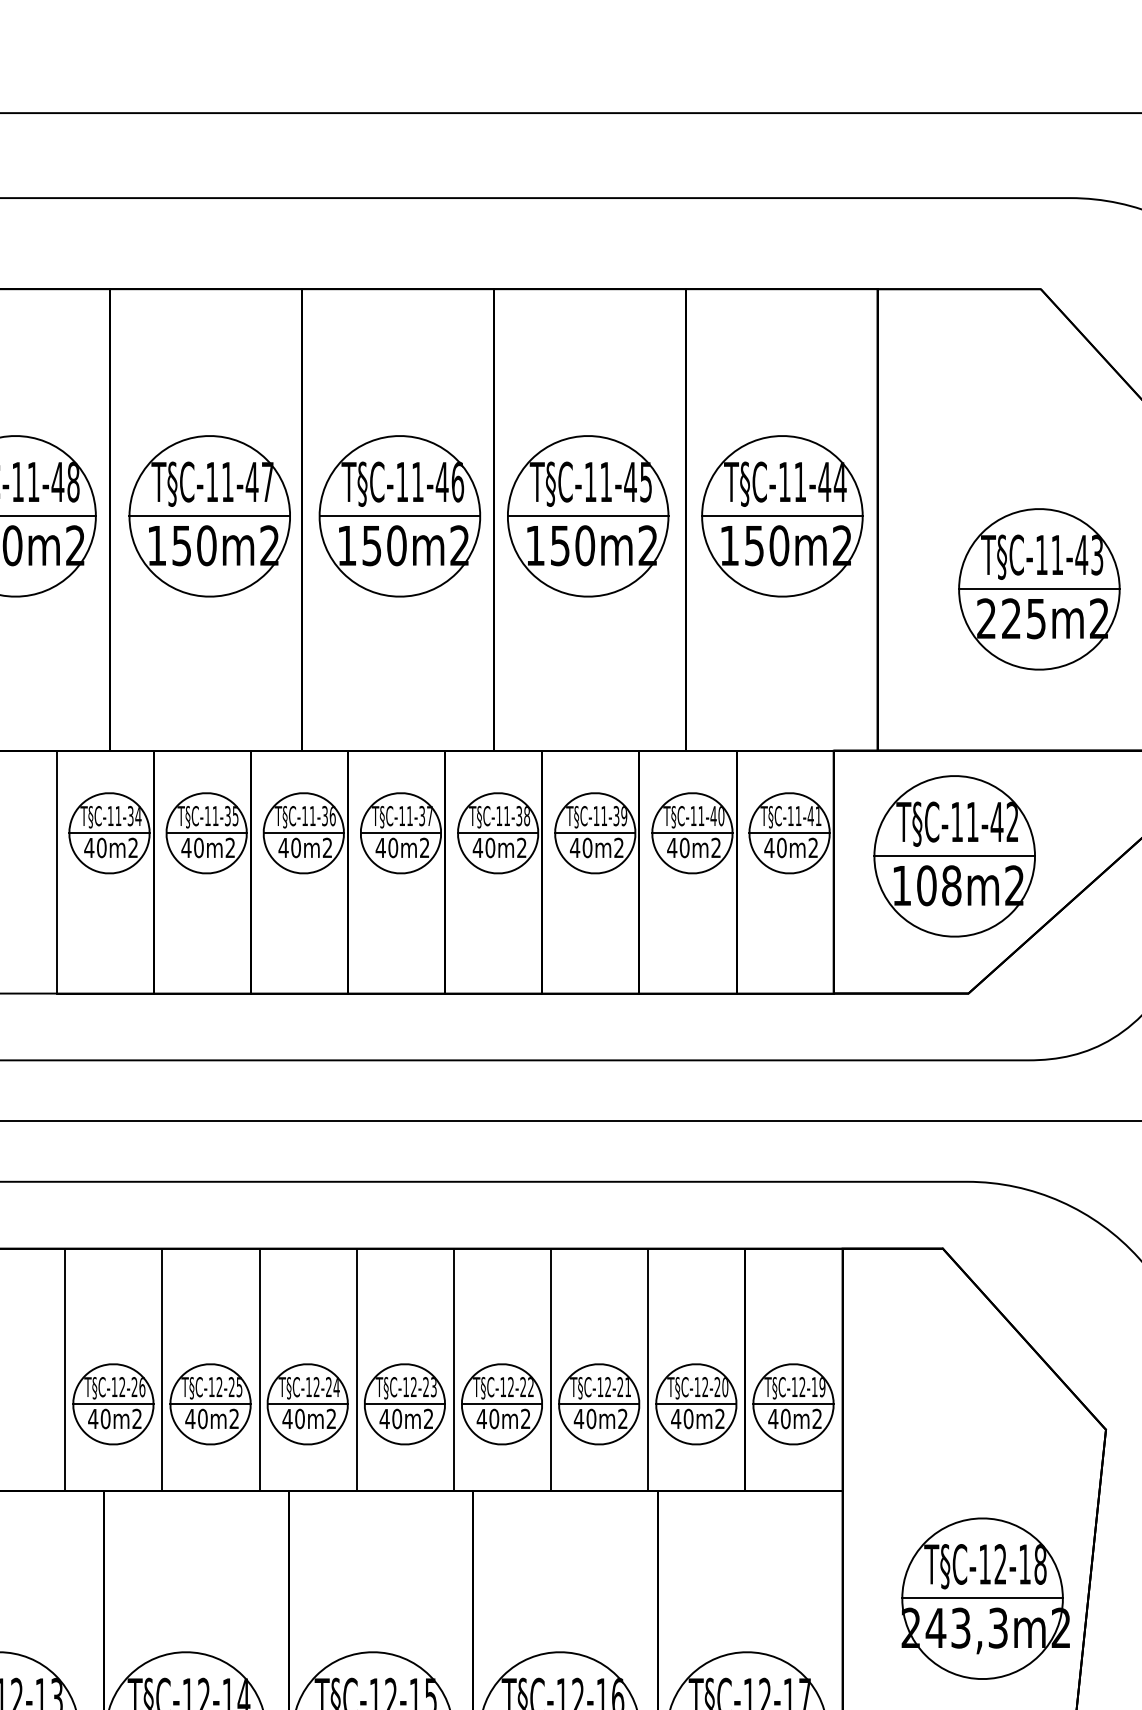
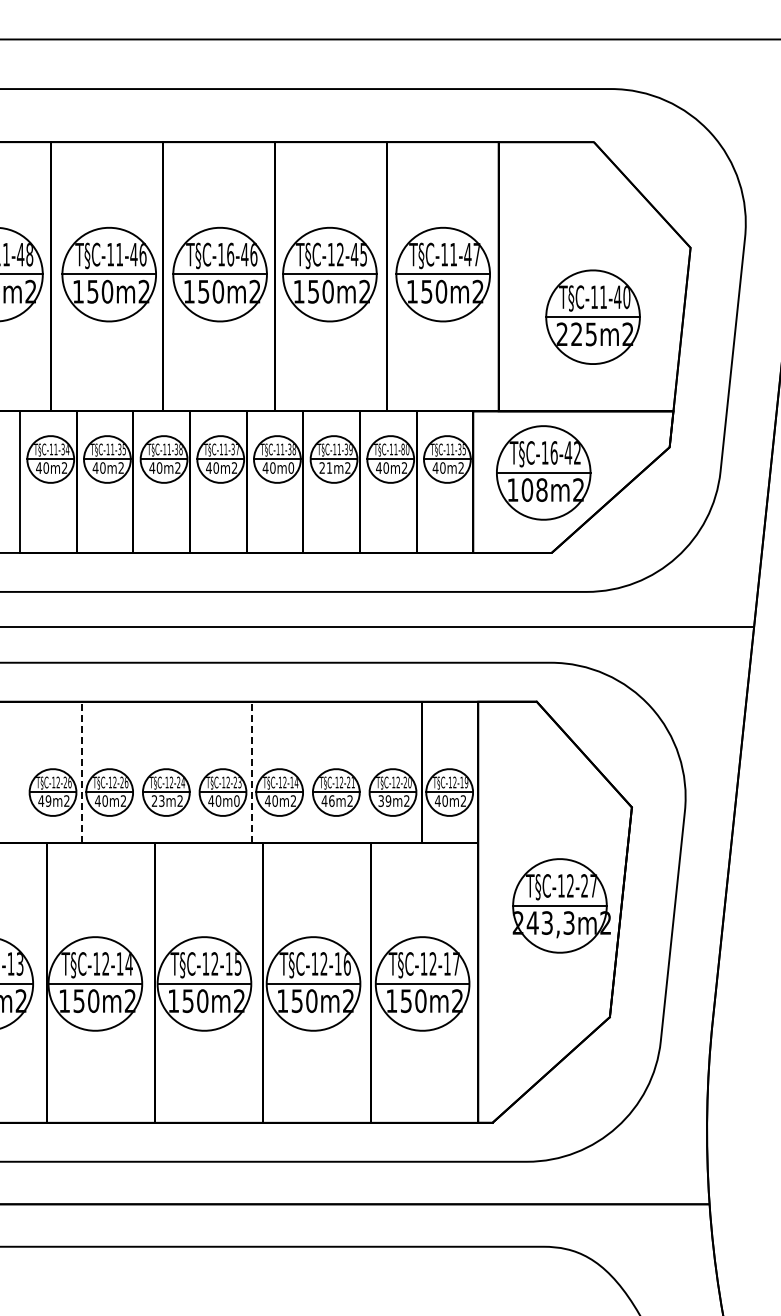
text: (266, 481) -> (142, 254), T§C-11-47 -> T§C-11-46
text: (417, 481) -> (230, 254), T§C-11-46 -> T§C-16-46
text: (606, 481) -> (340, 254), T§C-11-45 -> T§C-12-45
text: (839, 481) -> (476, 254), T§C-11-44 -> T§C-11-47
text: (1096, 555) -> (626, 297), T§C-11-43 -> T§C-11-40
text: (331, 816) -> (180, 449), T§C-11-36 -> T§C-11-38
text: (712, 816) -> (402, 449), T§C-11-40 -> T§C-11-80
text: (813, 816) -> (461, 449), T§C-11-41 -> T§C-11-35
text: (971, 821) -> (553, 452), T§C-11-42 -> T§C-16-42
text: (522, 847) -> (291, 467), 40m2 -> 40m0
text: (580, 847) -> (325, 467), 40m2 -> 21m2
line: (64, 1369) -> (24, 772), removed
line: (162, 1369) -> (81, 772), solid -> dashed
line: (259, 1369) -> (138, 772), removed
line: (355, 1369) -> (194, 772), removed
line: (453, 1369) -> (251, 772), solid -> dashed
line: (551, 1369) -> (308, 772), removed
line: (647, 1369) -> (364, 772), removed
text: (239, 1387) -> (126, 782), T§C-12-25 -> T§C-12-26
text: (527, 1387) -> (294, 782), T§C-12-22 -> T§C-12-14
text: (105, 1417) -> (48, 800), 40m2 -> 49m2
text: (292, 1417) -> (157, 800), 40m2 -> 23m2
text: (427, 1417) -> (236, 800), 40m2 -> 40m0
text: (590, 1417) -> (331, 800), 40m2 -> 46m2
text: (681, 1417) -> (384, 800), 40m2 -> 39m2
text: (1033, 1563) -> (589, 885), T§C-12-18 -> T§C-12-27

